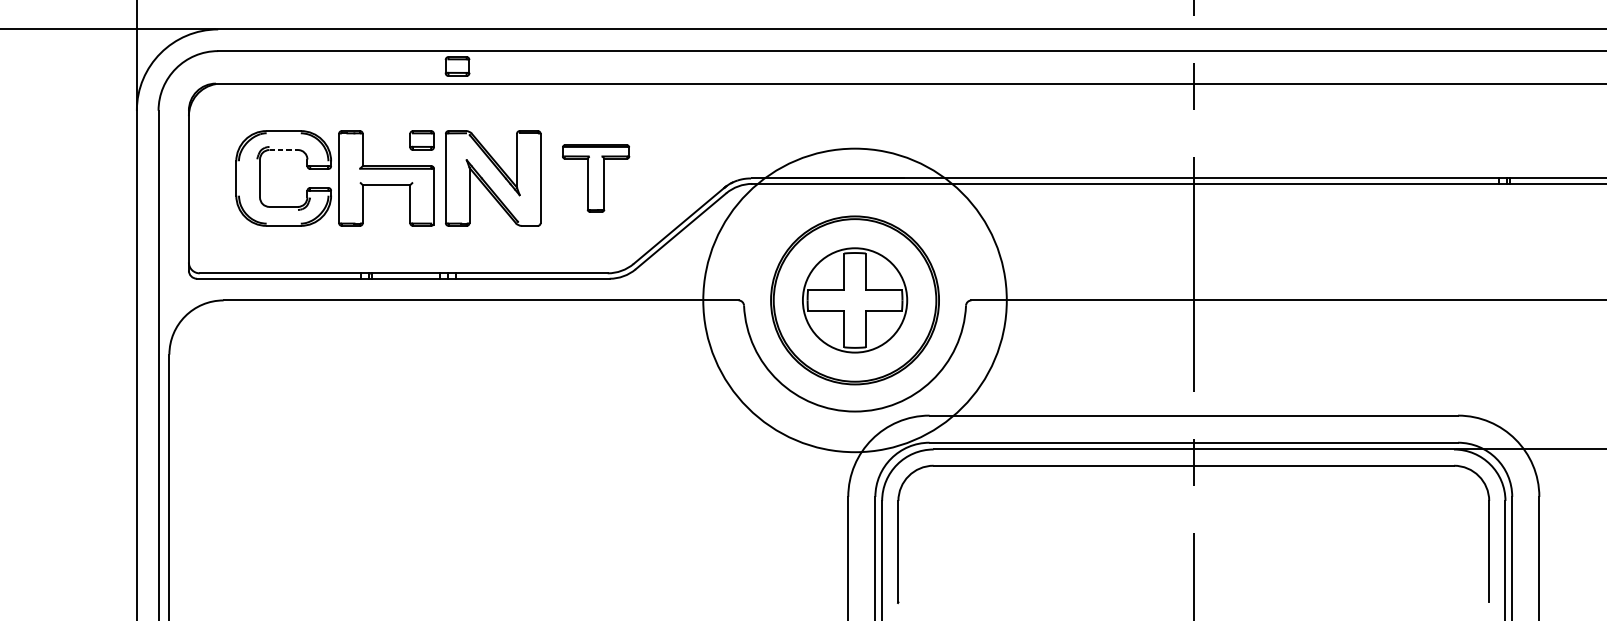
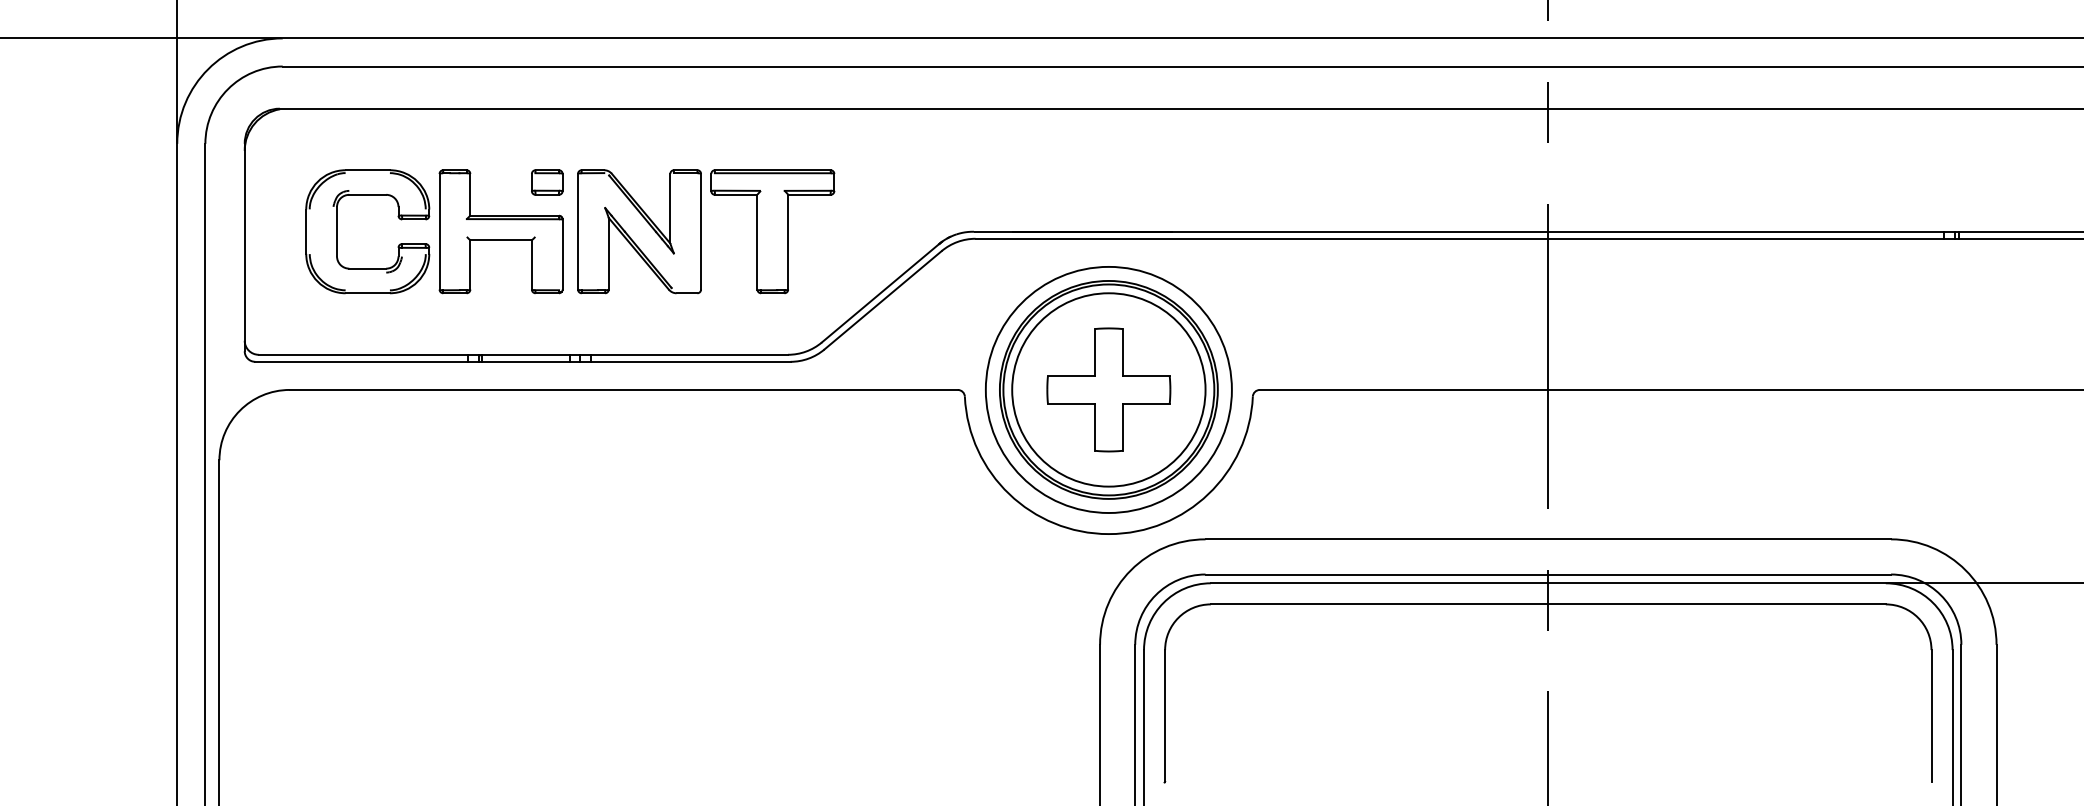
part: (457, 66) -> (593, 86), removed
line: (284, 149) -> (368, 194), dashed -> solid
part: (595, 178) -> (772, 231), size x1.43
circle: (854, 300) -> (1108, 389), size x0.62
circle: (854, 300) -> (1108, 389), size x1.43

